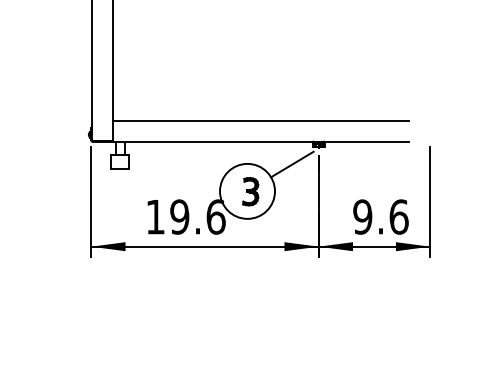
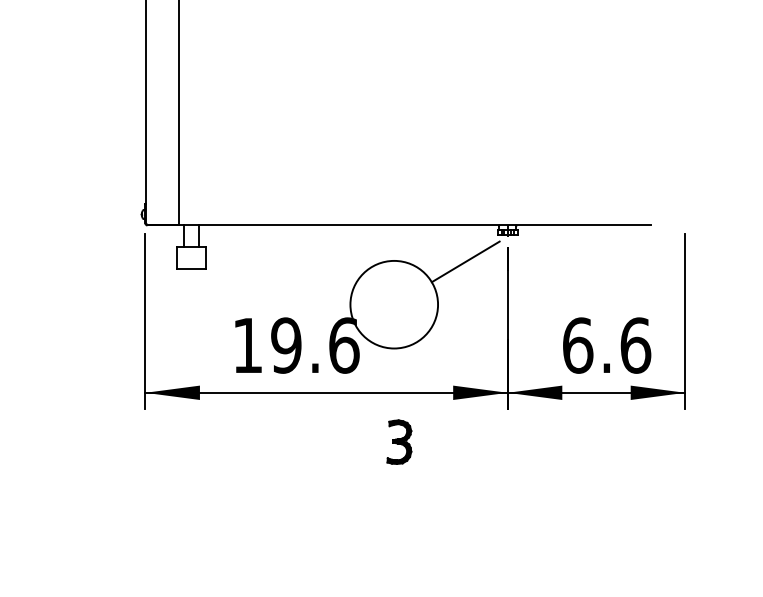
line: (260, 121) -> (414, 193), removed
part: (250, 191) -> (399, 441), moved
text: (362, 216) -> (577, 344), 9.6 -> 6.6

